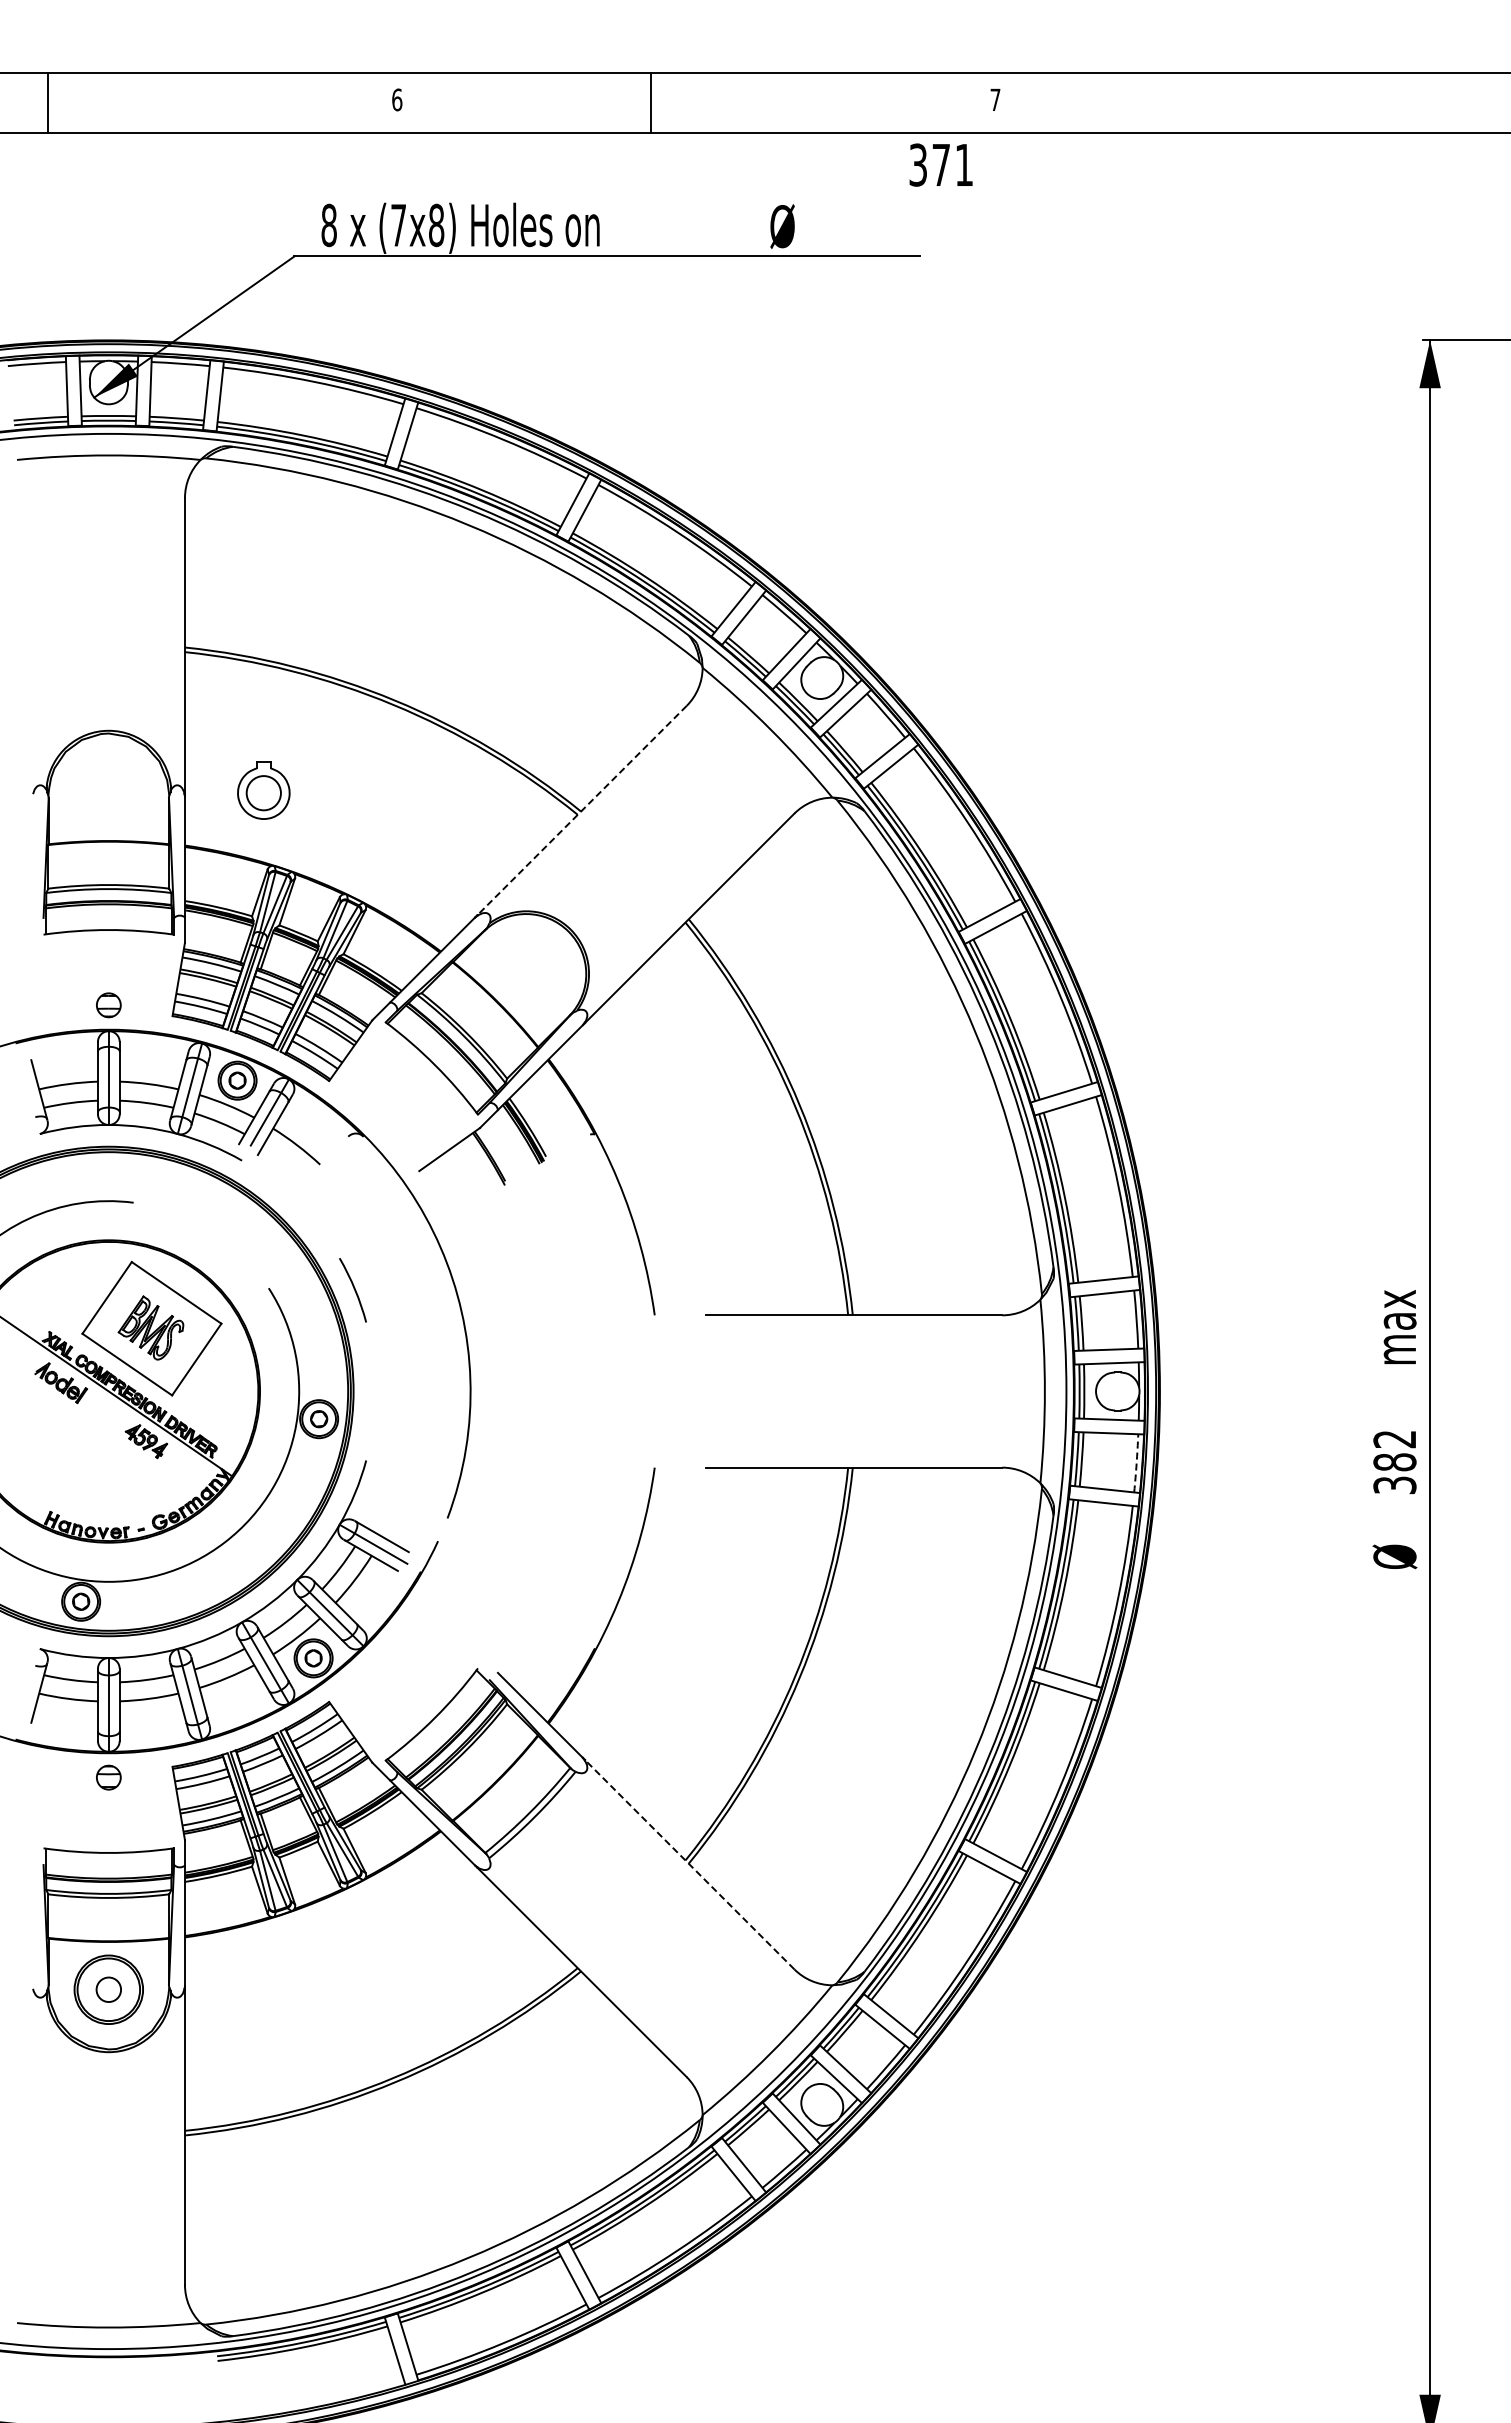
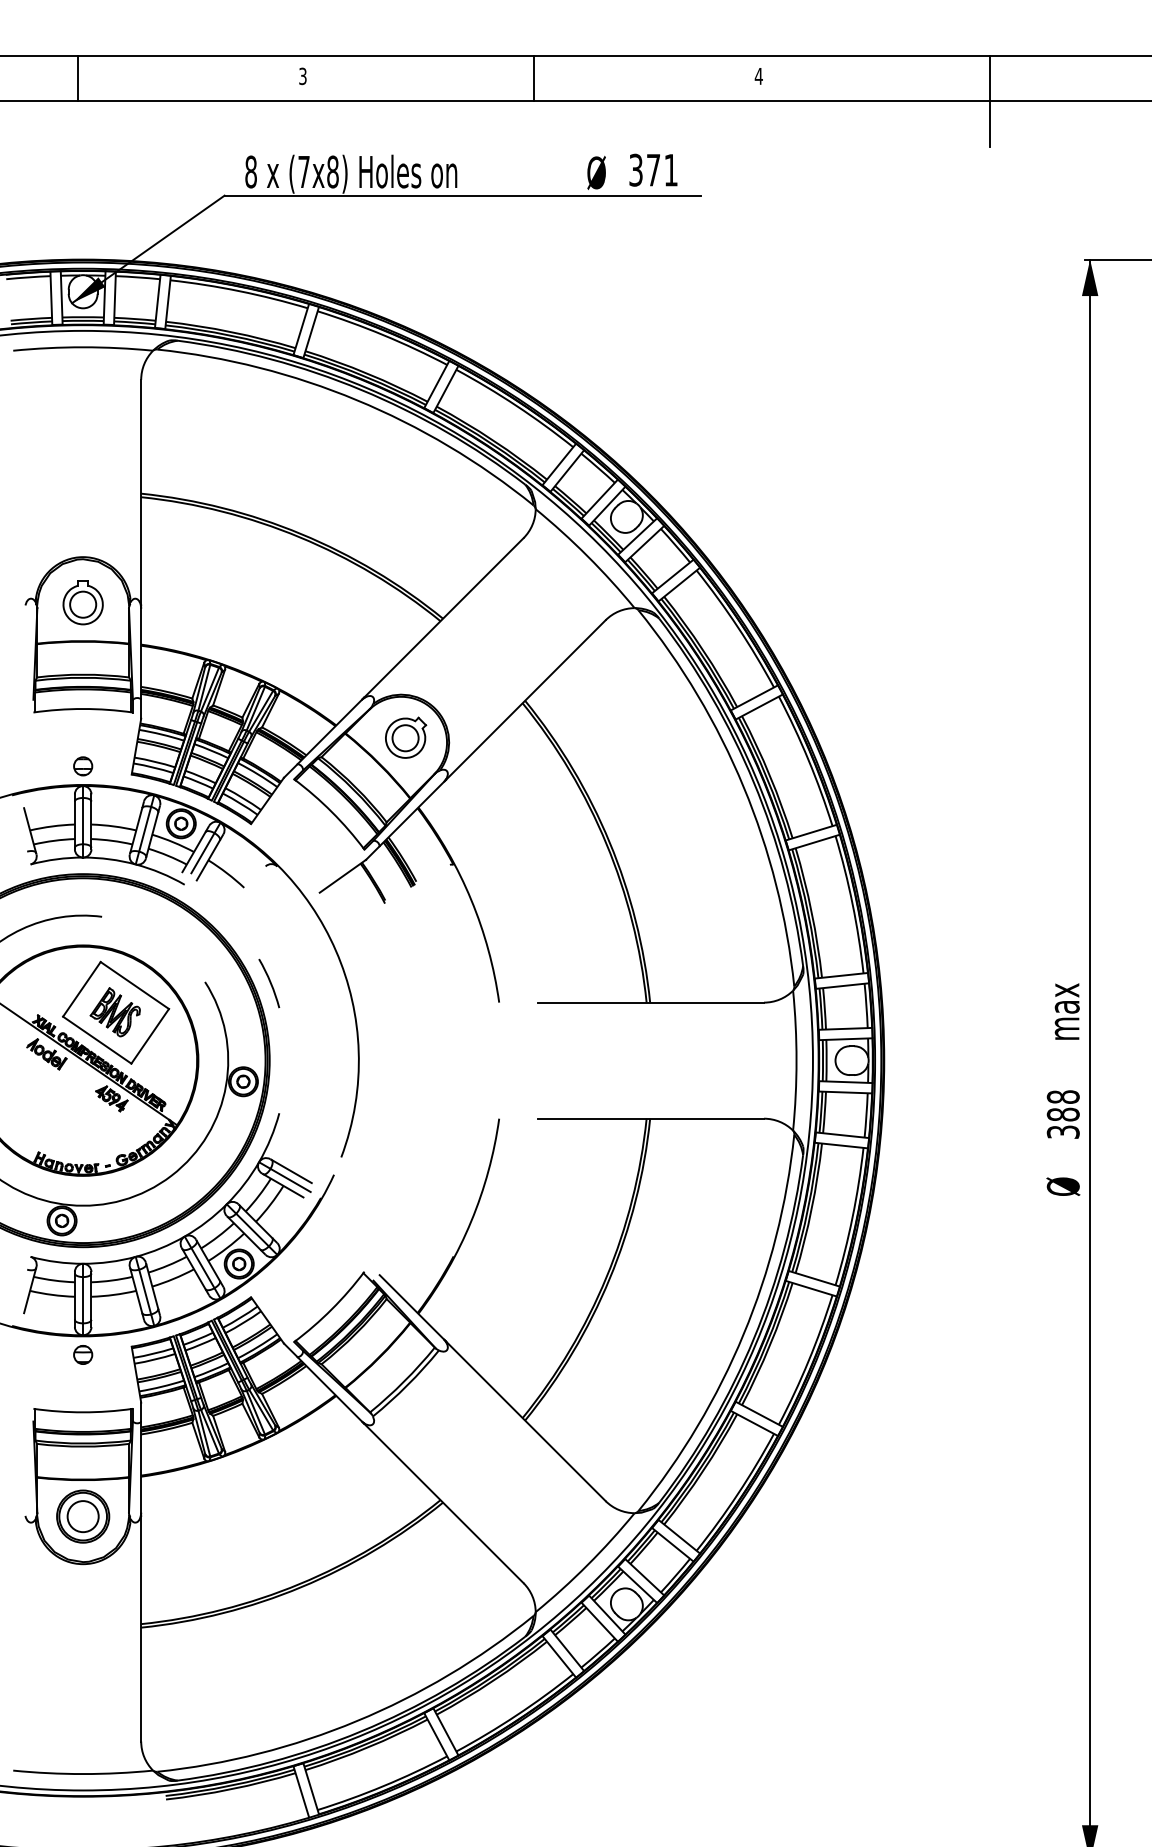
text: (397, 99) -> (303, 76), 6 -> 3
text: (995, 99) -> (758, 76), 7 -> 4
line: (47, 102) -> (77, 78), moved
line: (650, 102) -> (533, 78), moved
line: (1298, 132) -> (989, 101), added
text: (940, 164) -> (652, 169), moved
part: (263, 790) -> (82, 602), moved
line: (581, 810) -> (443, 617), dashed -> solid
part: (532, 967) -> (406, 737), added
text: (1394, 1439) -> (1062, 1097), 382 -> 388
arc: (1136, 1463) -> (866, 1115), dashed -> solid
line: (689, 1864) -> (525, 1421), dashed -> solid
circle: (108, 1989) -> (82, 1516), size x1.67

